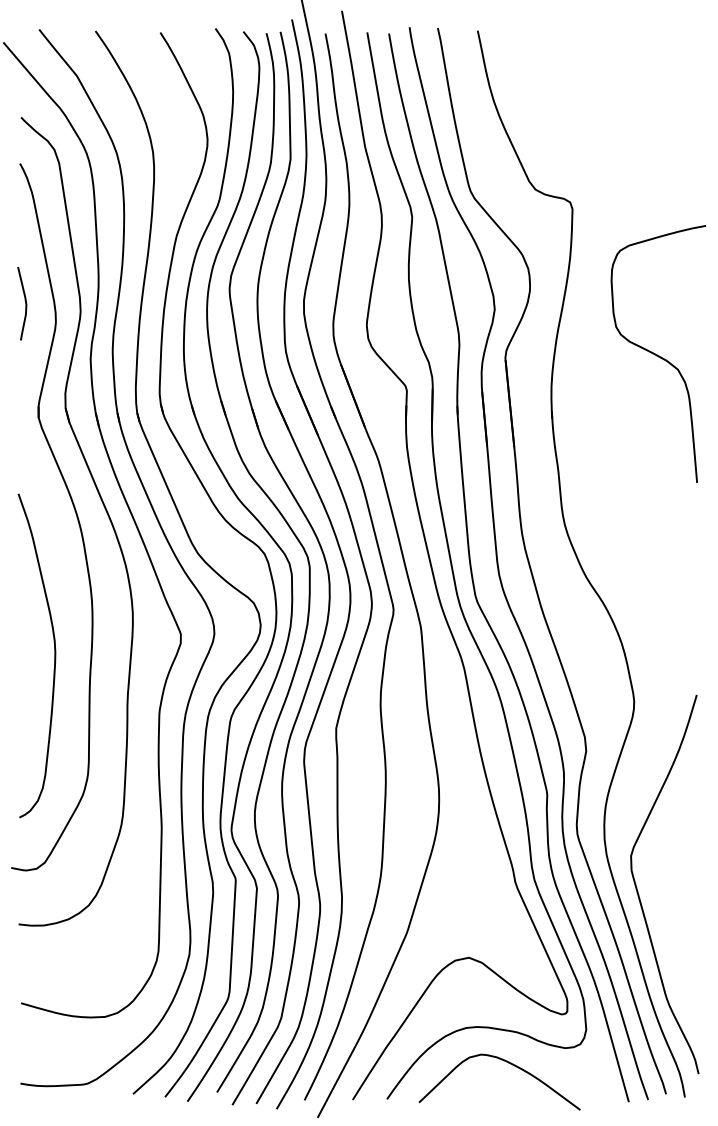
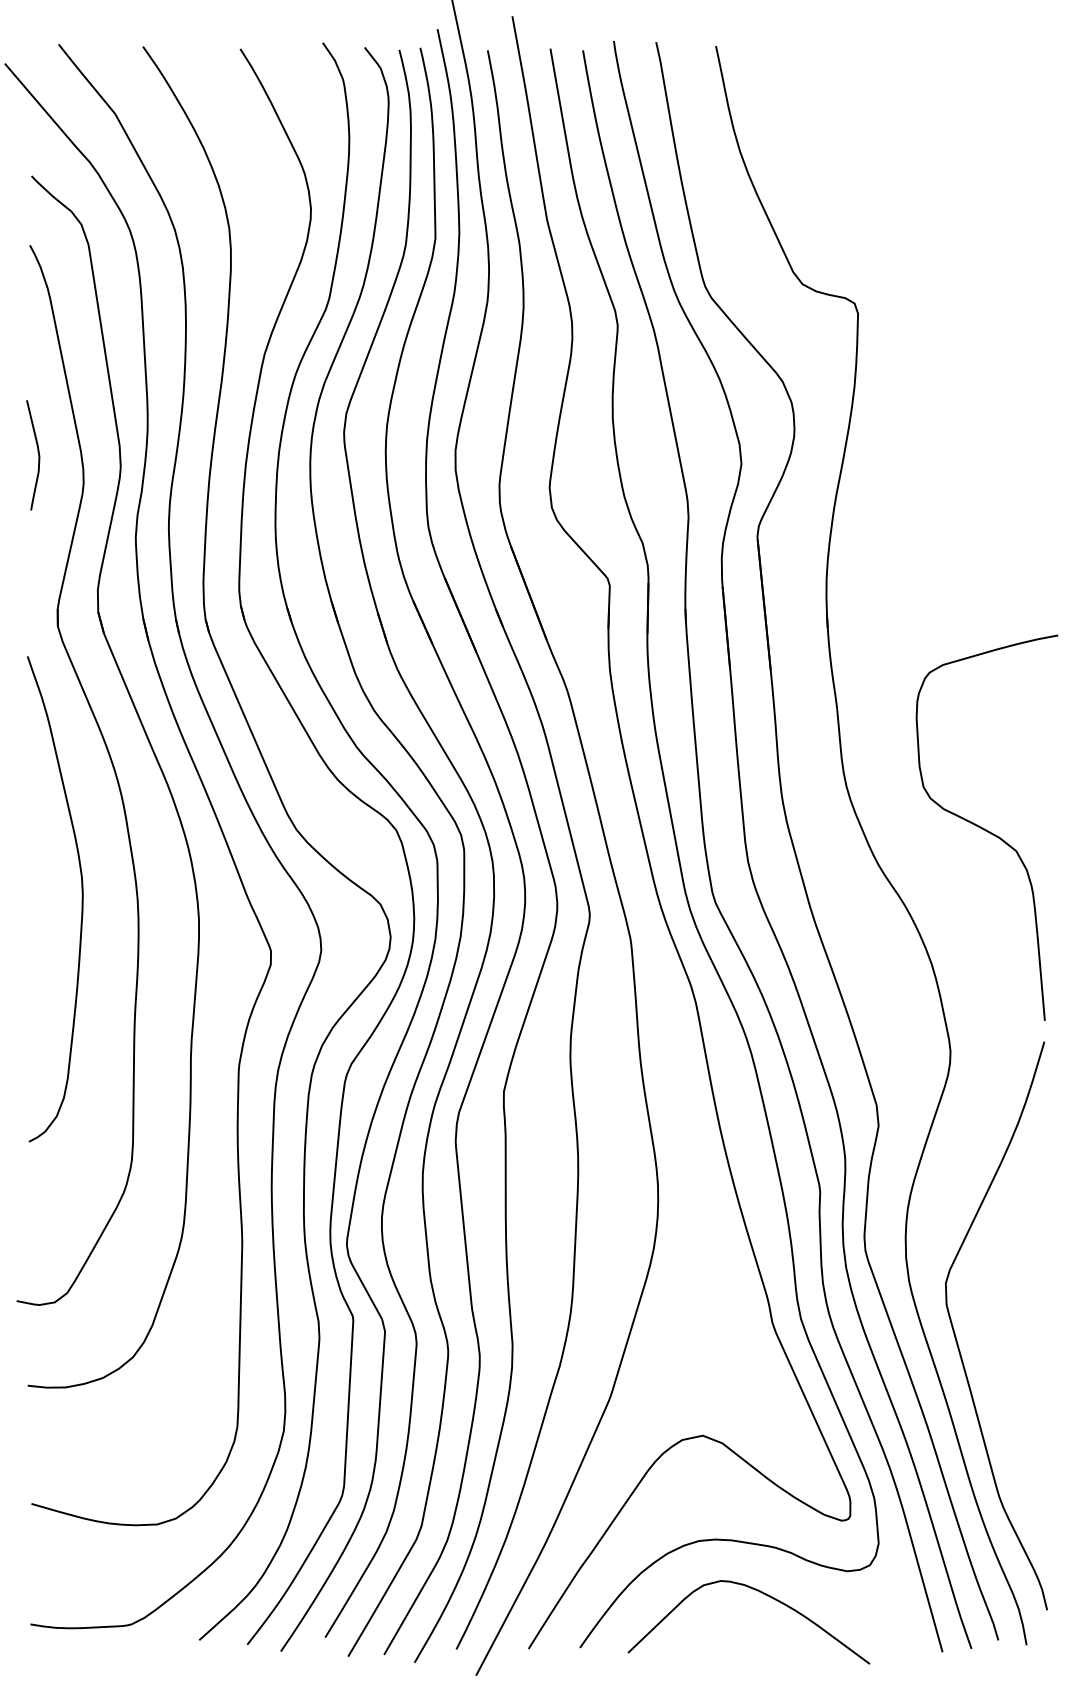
curve: (657, 354) -> (985, 828), moved
curve: (54, 655) -> (81, 898), moved

